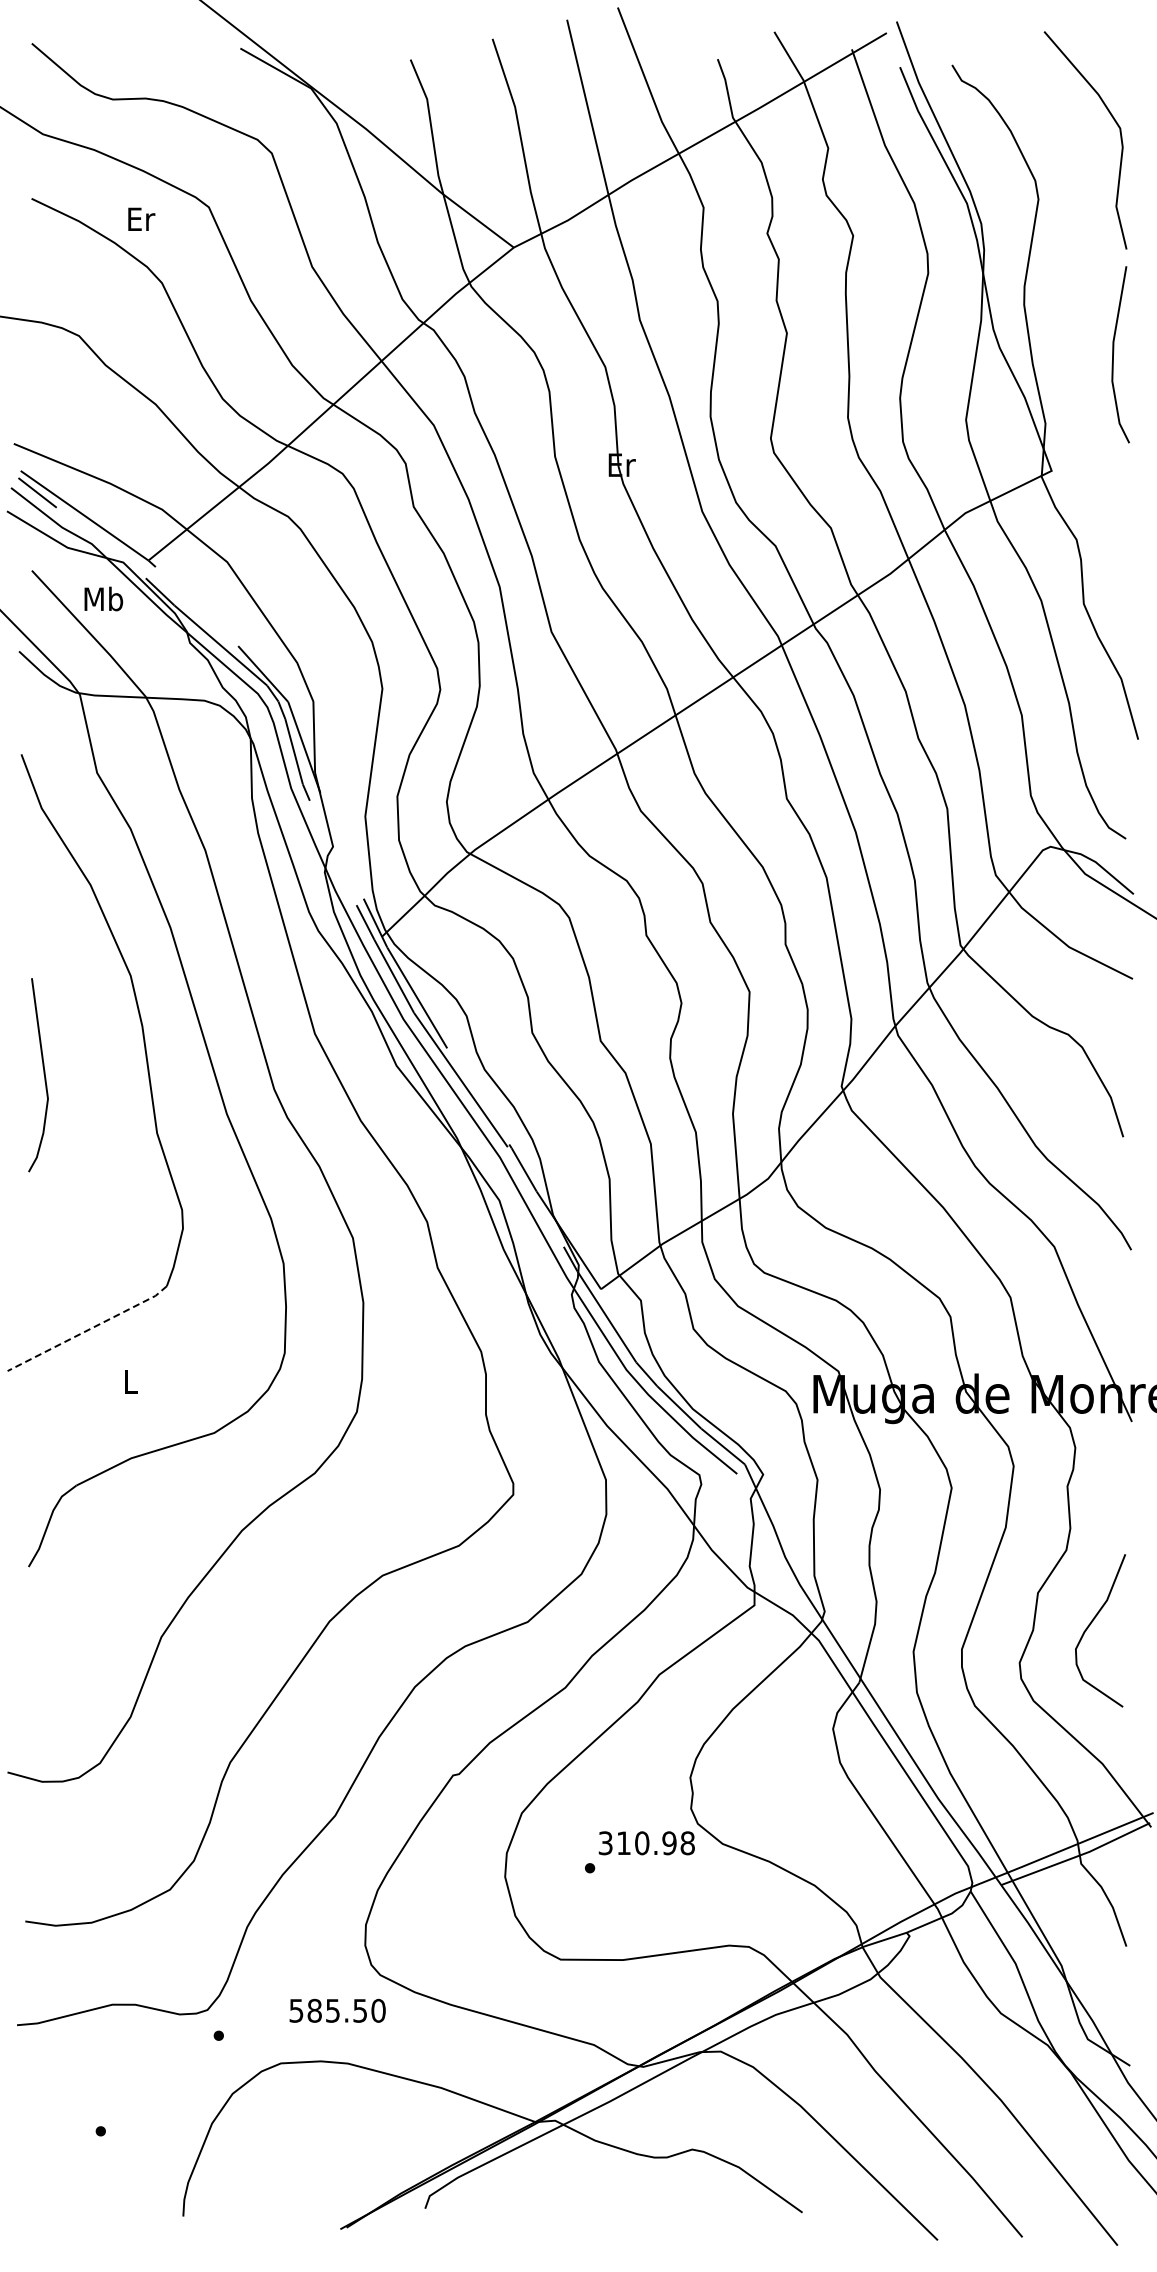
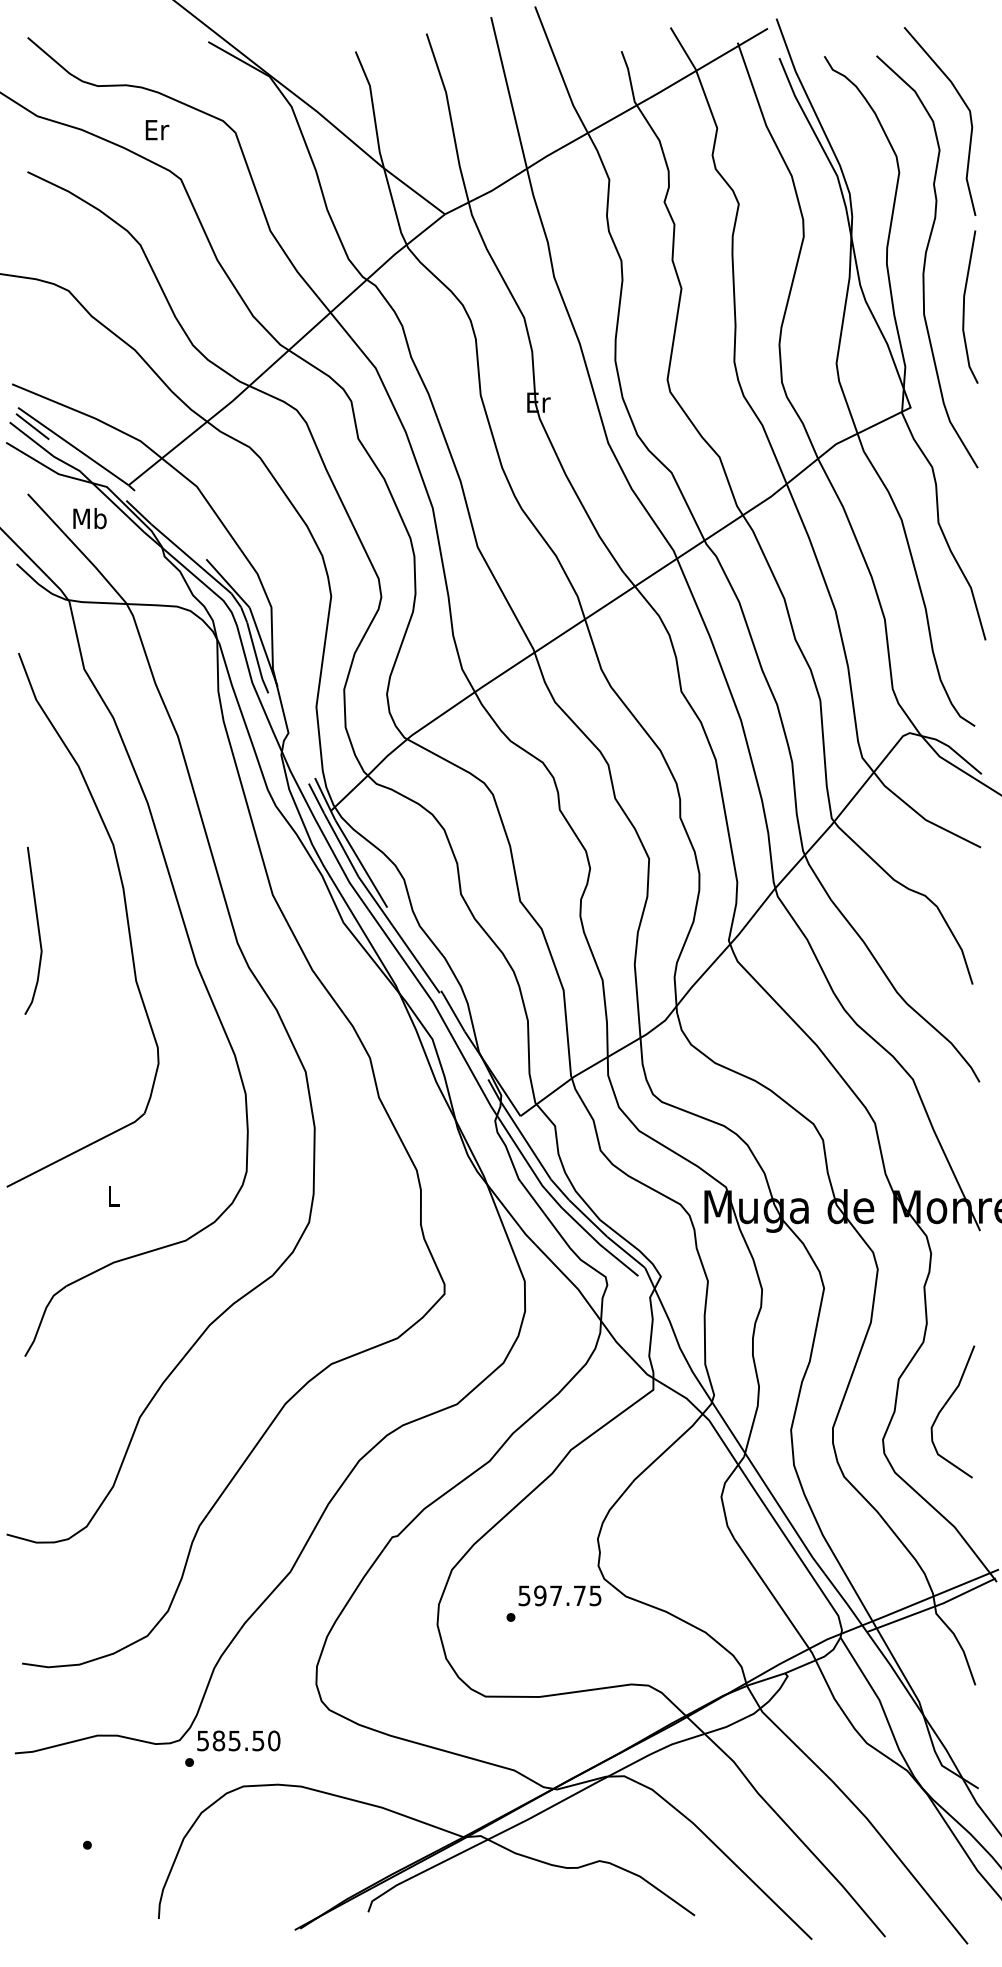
text: (141, 218) -> (157, 129), moved
curve: (1069, 301) -> (926, 260), added
line: (88, 1329) -> (76, 1151), dashed -> solid
text: (646, 1843) -> (559, 1596), 310.98 -> 597.75
text: (337, 2010) -> (238, 1740), moved

